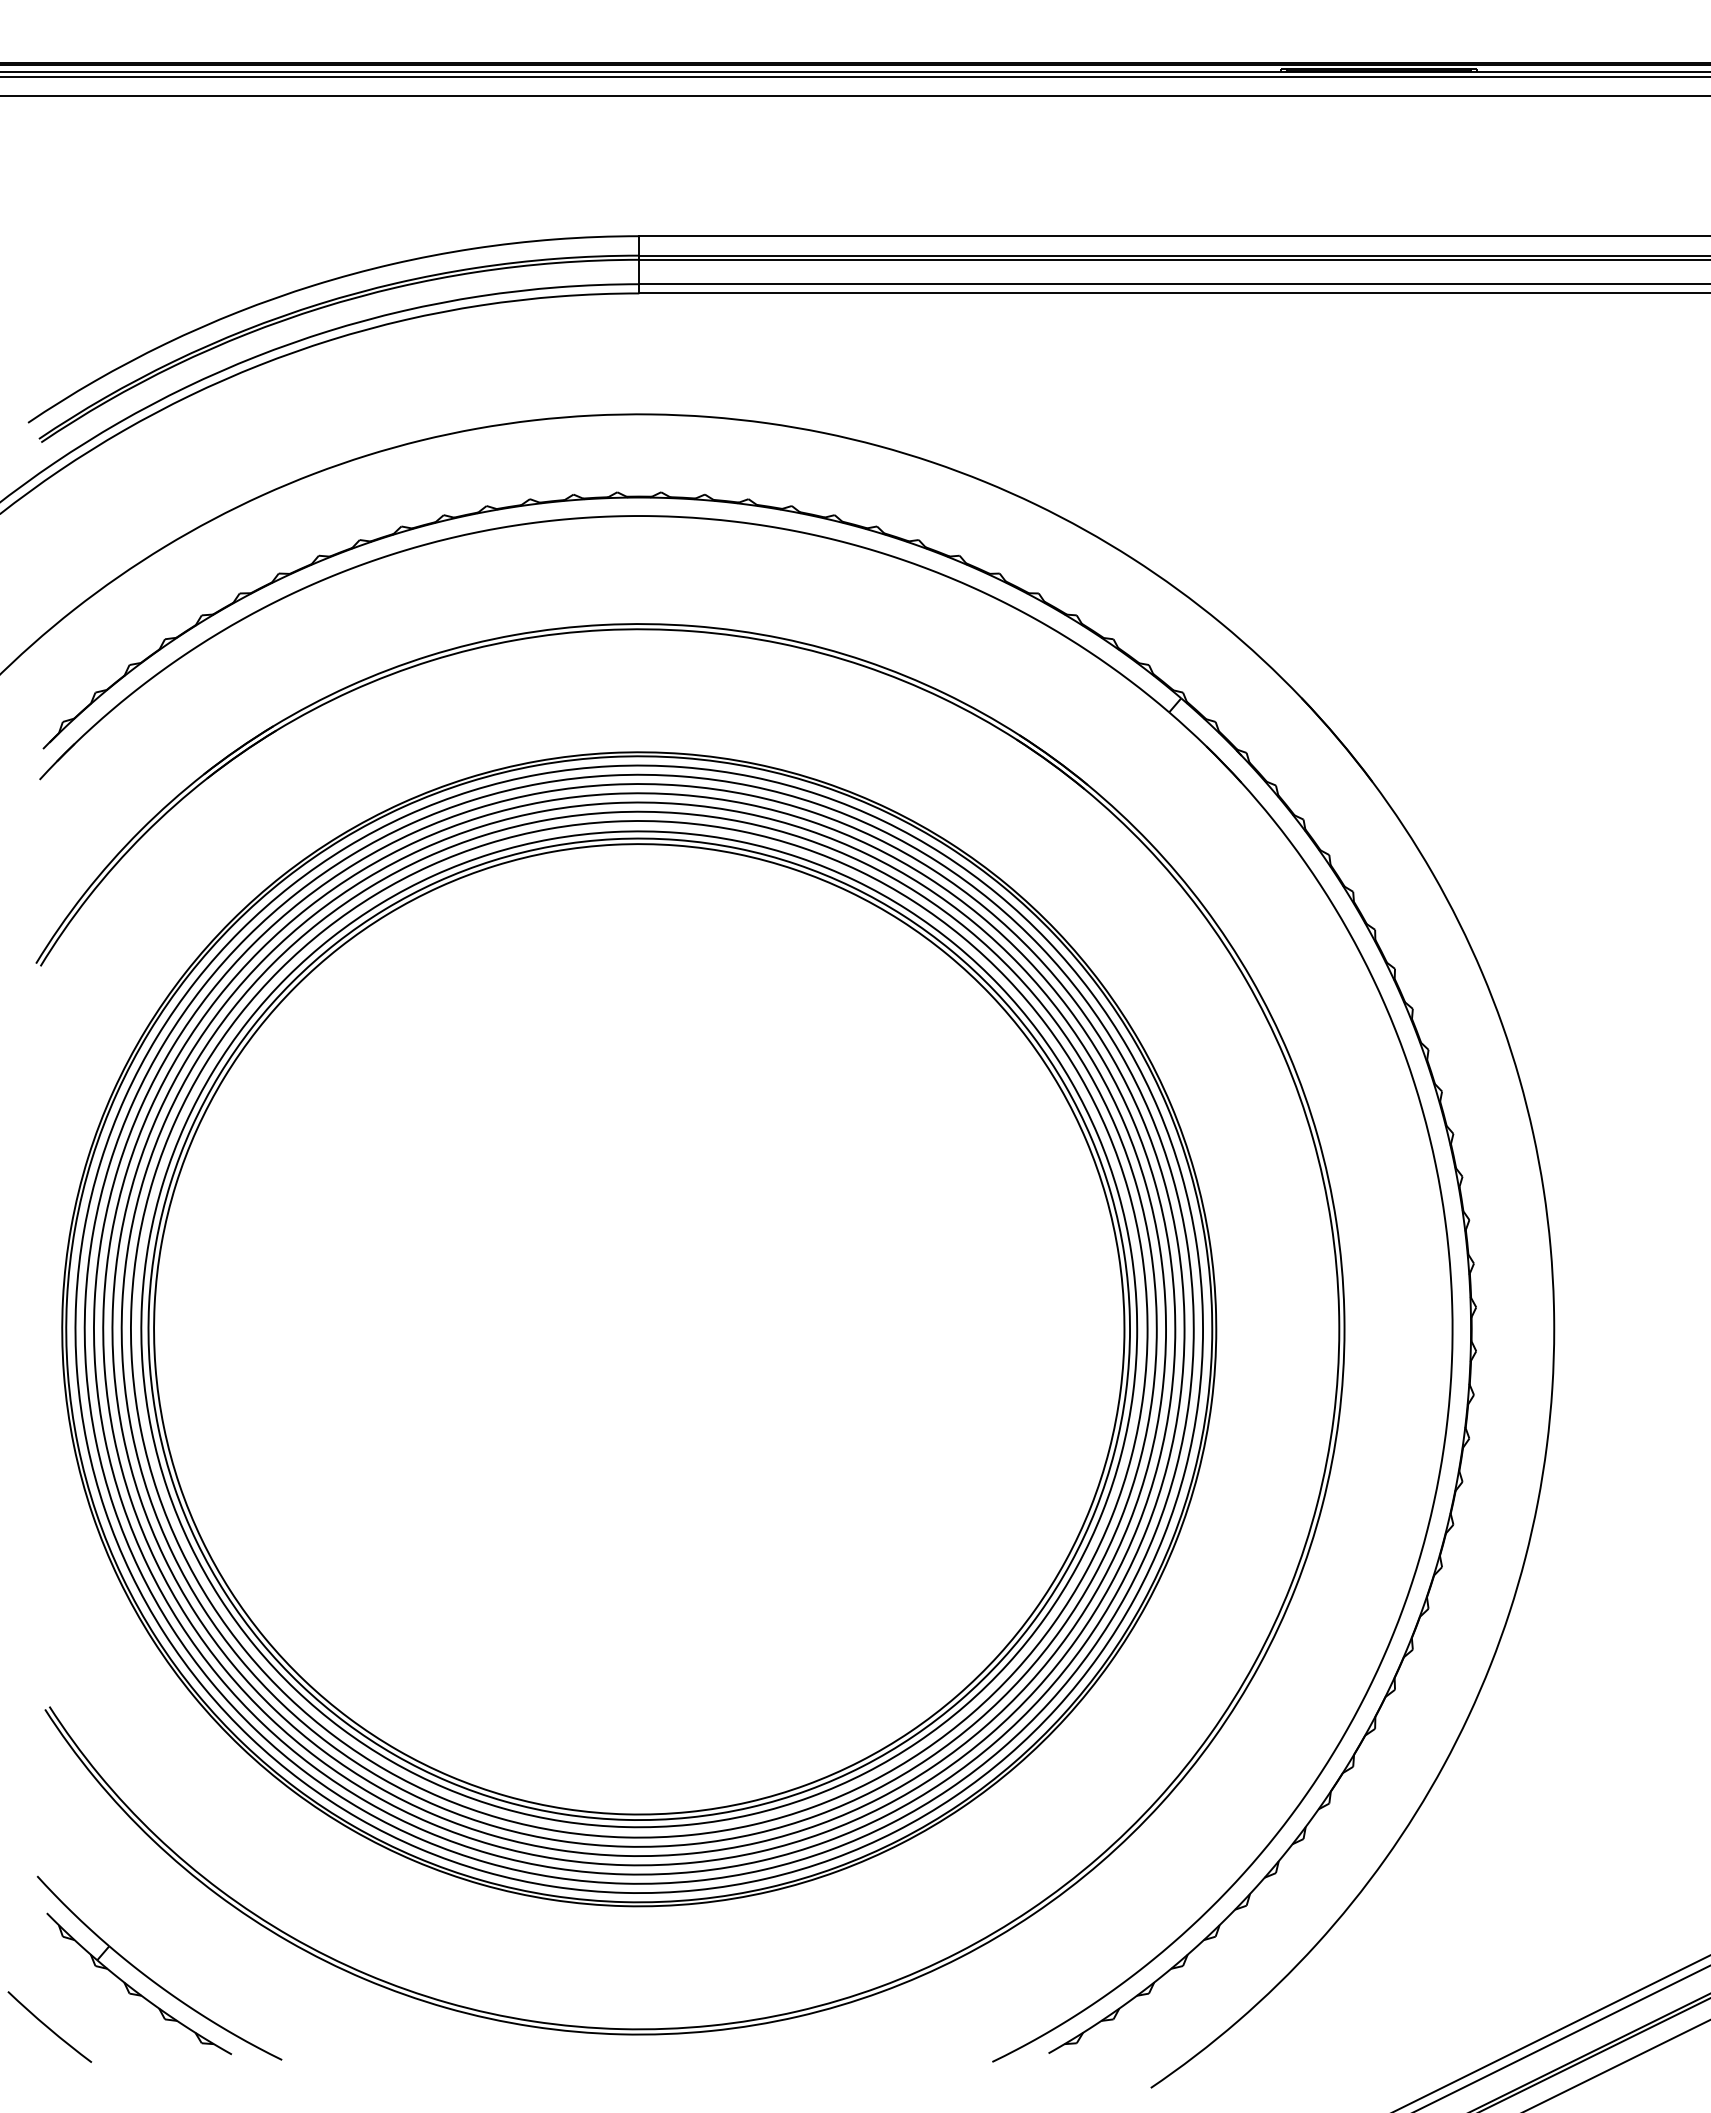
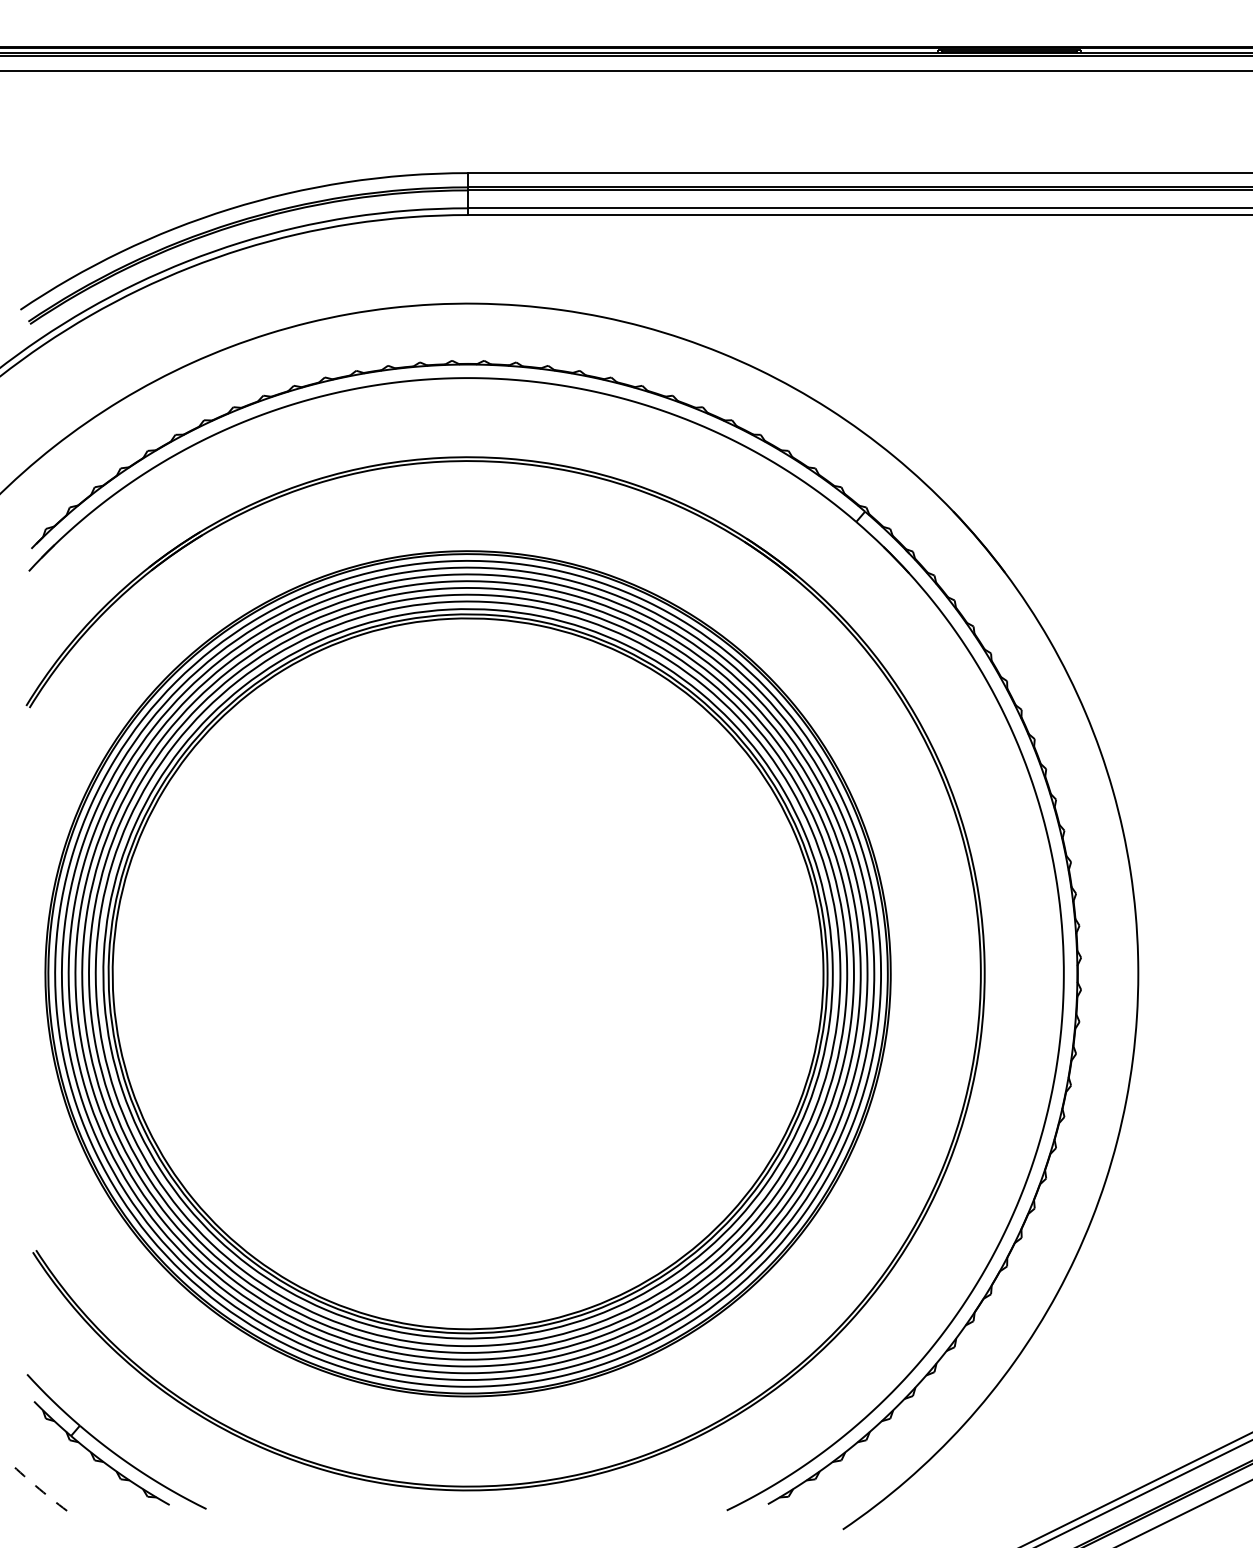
line: (48, 2028) -> (35, 1485), solid -> dashed

